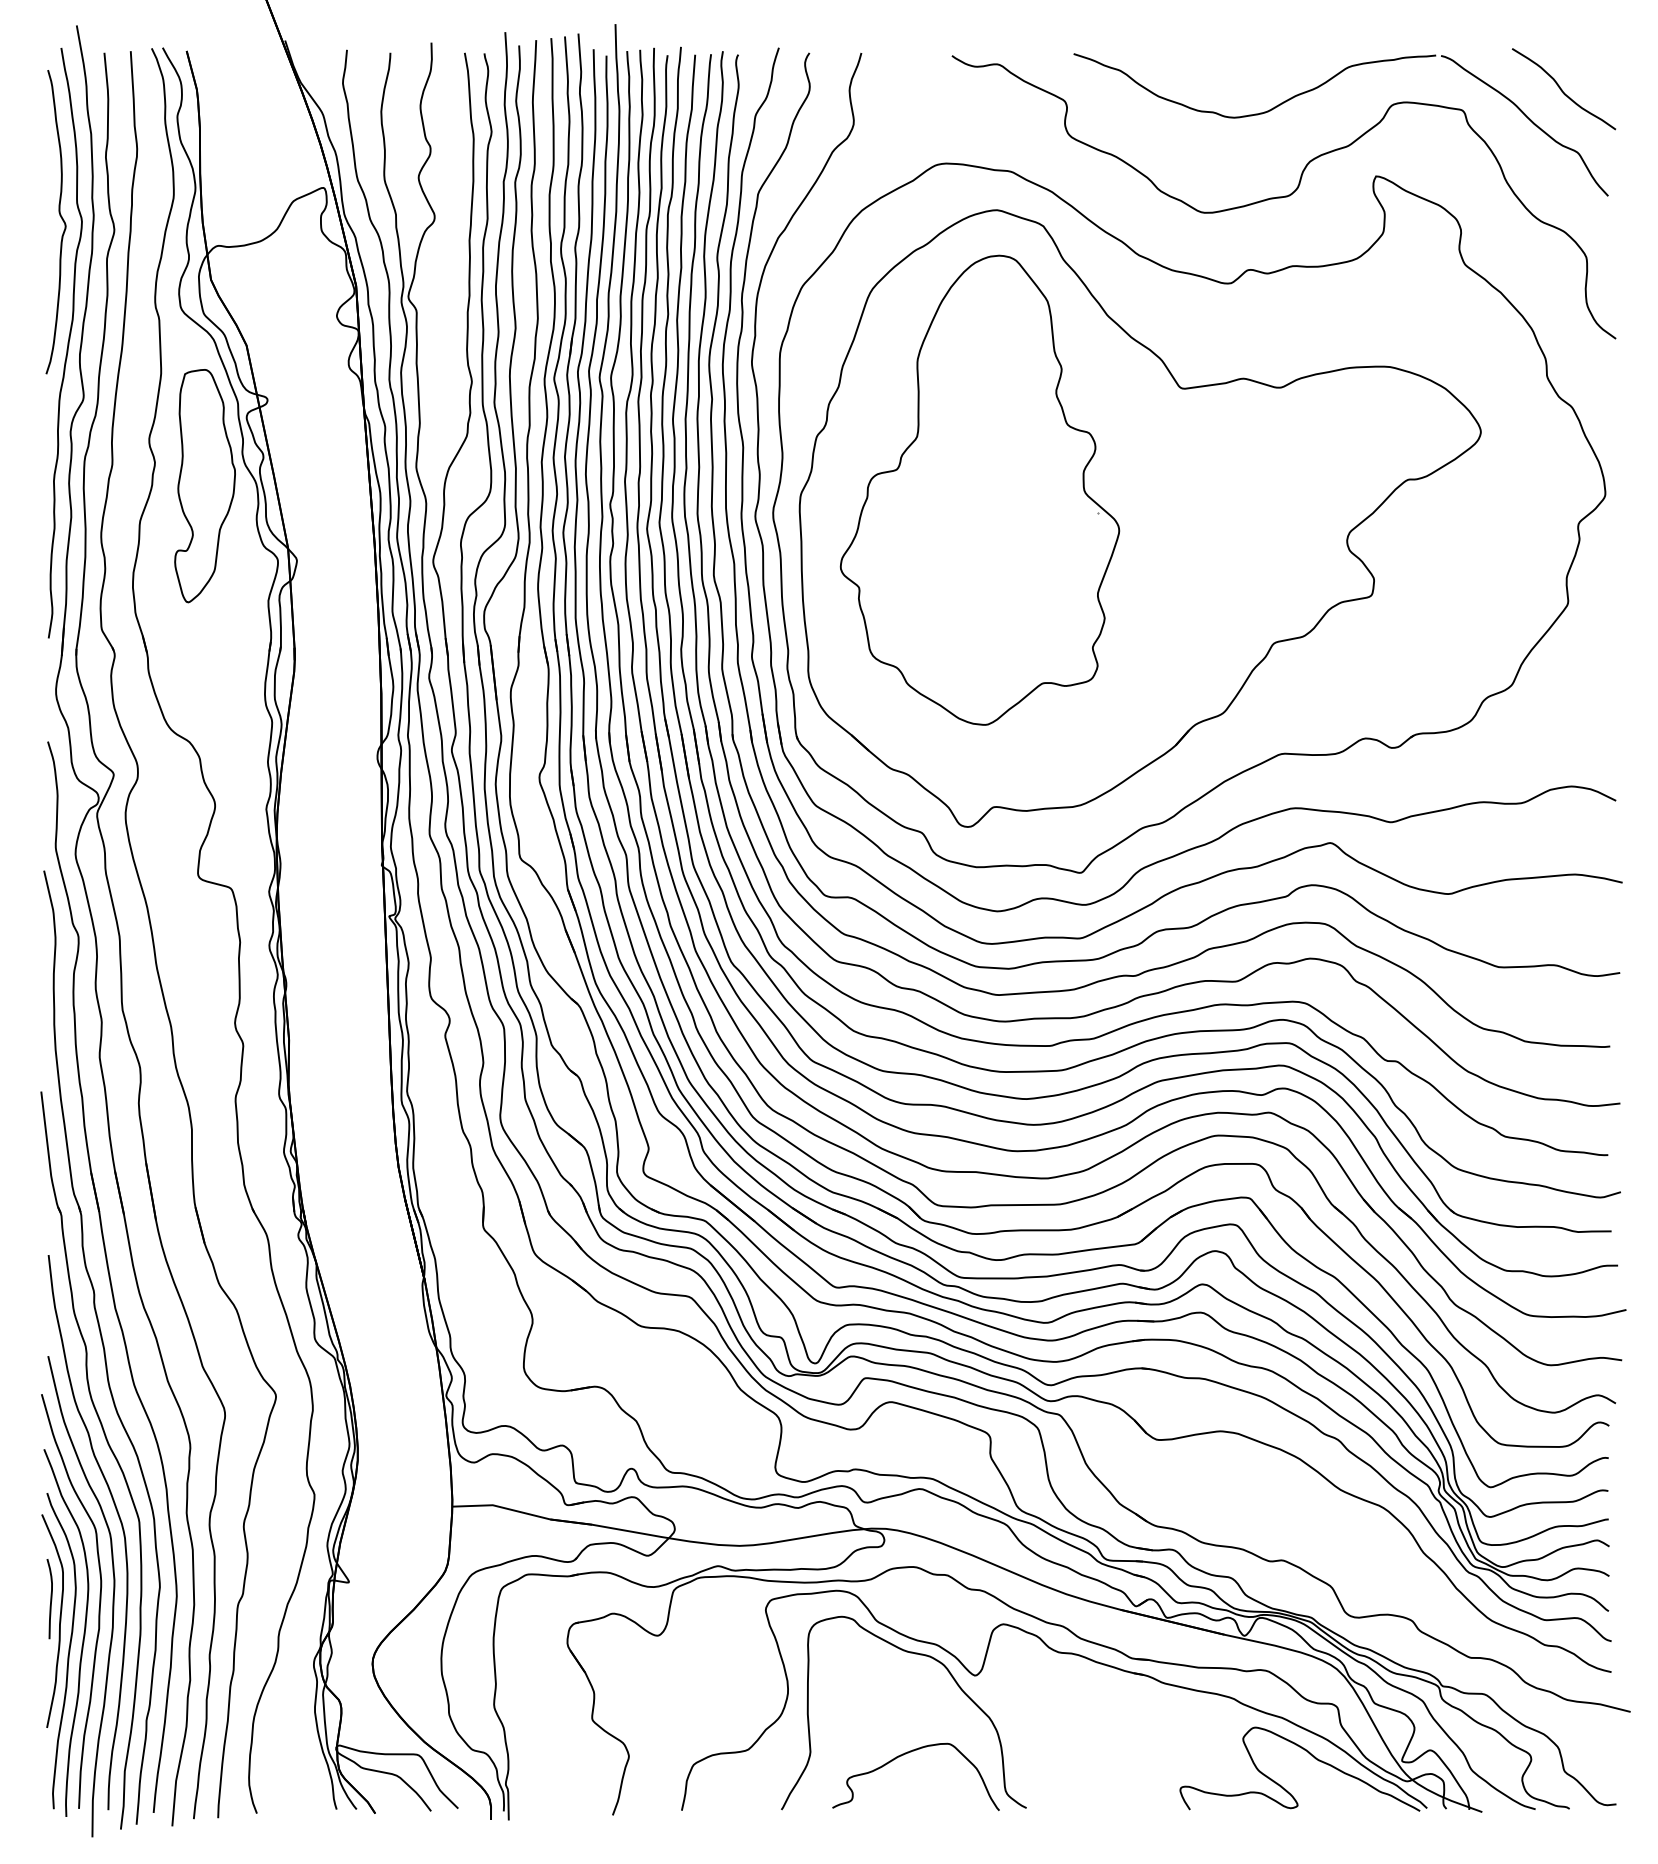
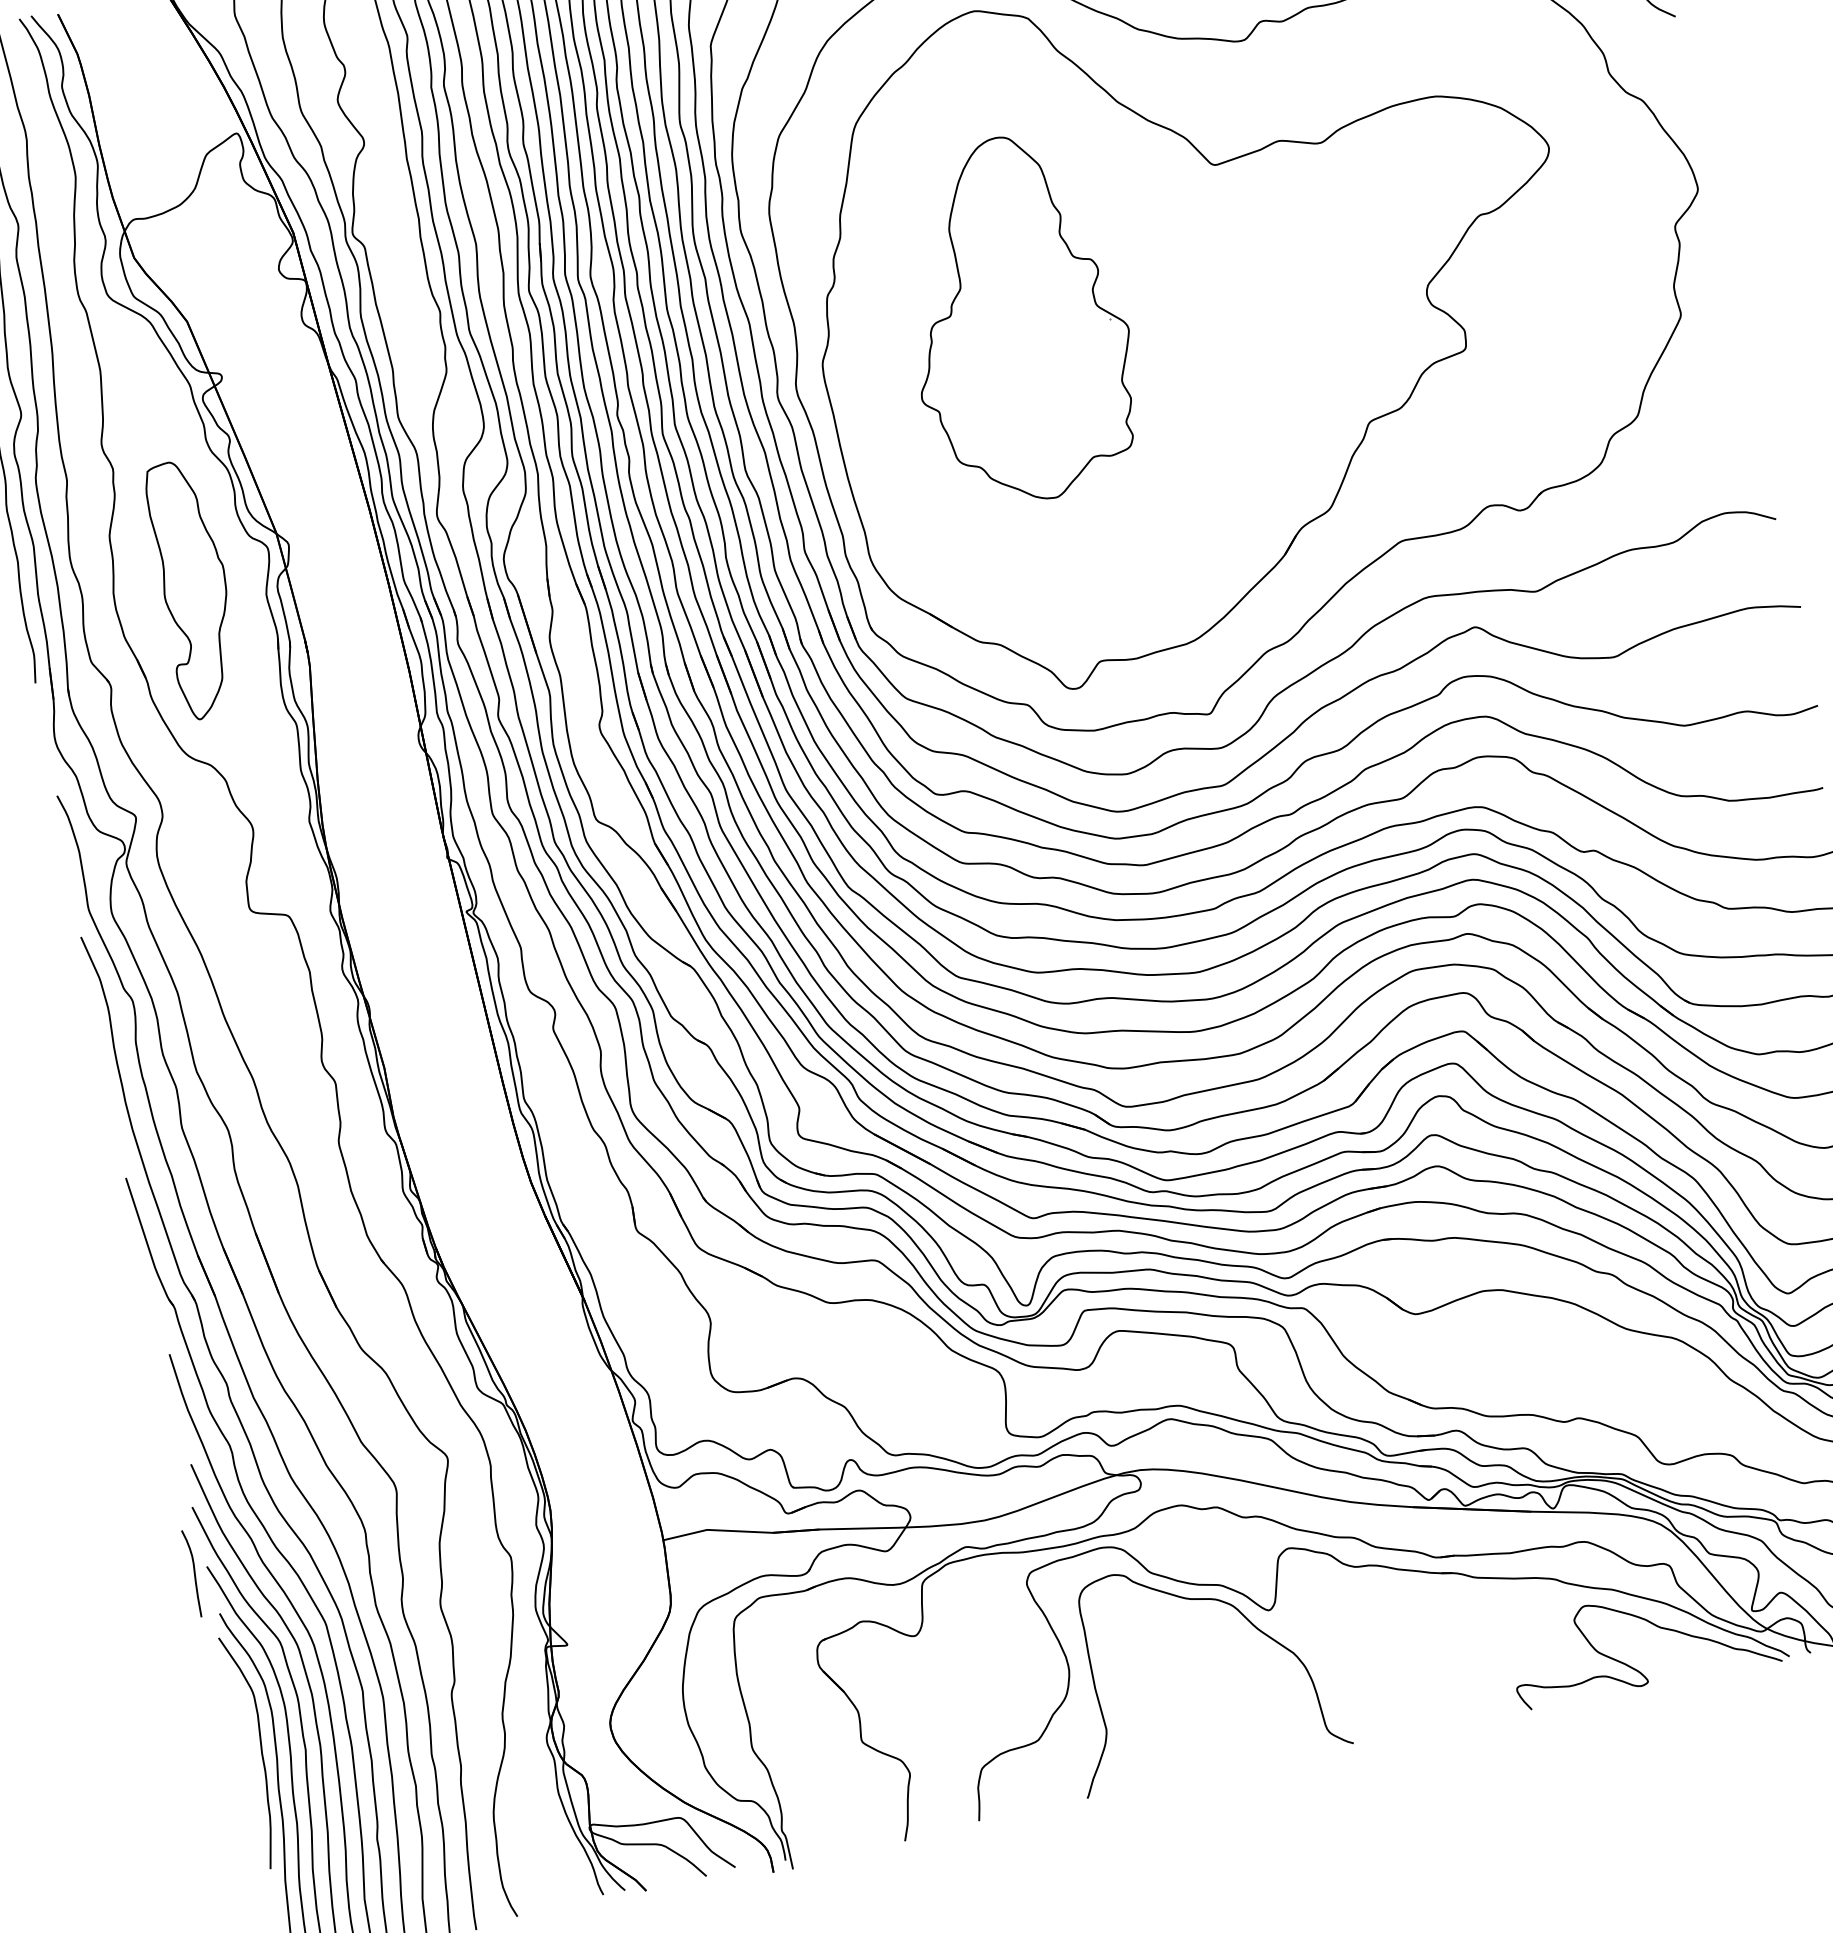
part: (204, 486) -> (193, 589), moved
part: (979, 489) -> (1015, 318), size x0.7
curve: (50, 1599) -> (193, 1573), moved
curve: (906, 1754) -> (1211, 1711), removed

